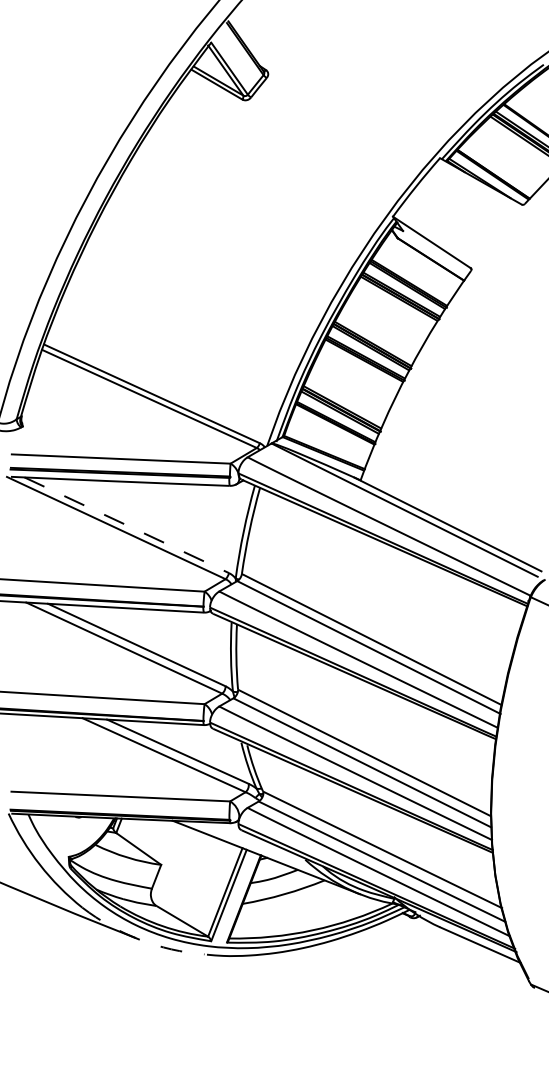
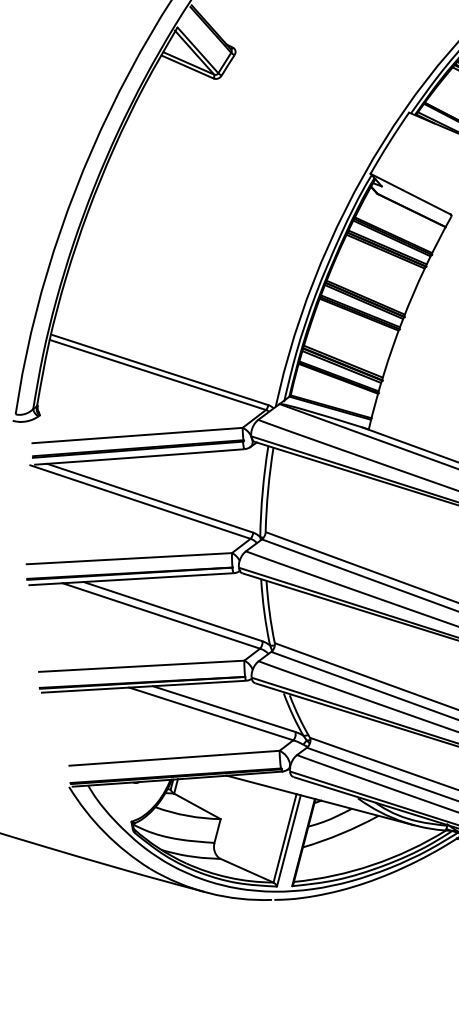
line: (126, 525) -> (149, 498), dashed -> solid
arc: (140, 939) -> (209, 892), dashed -> solid

